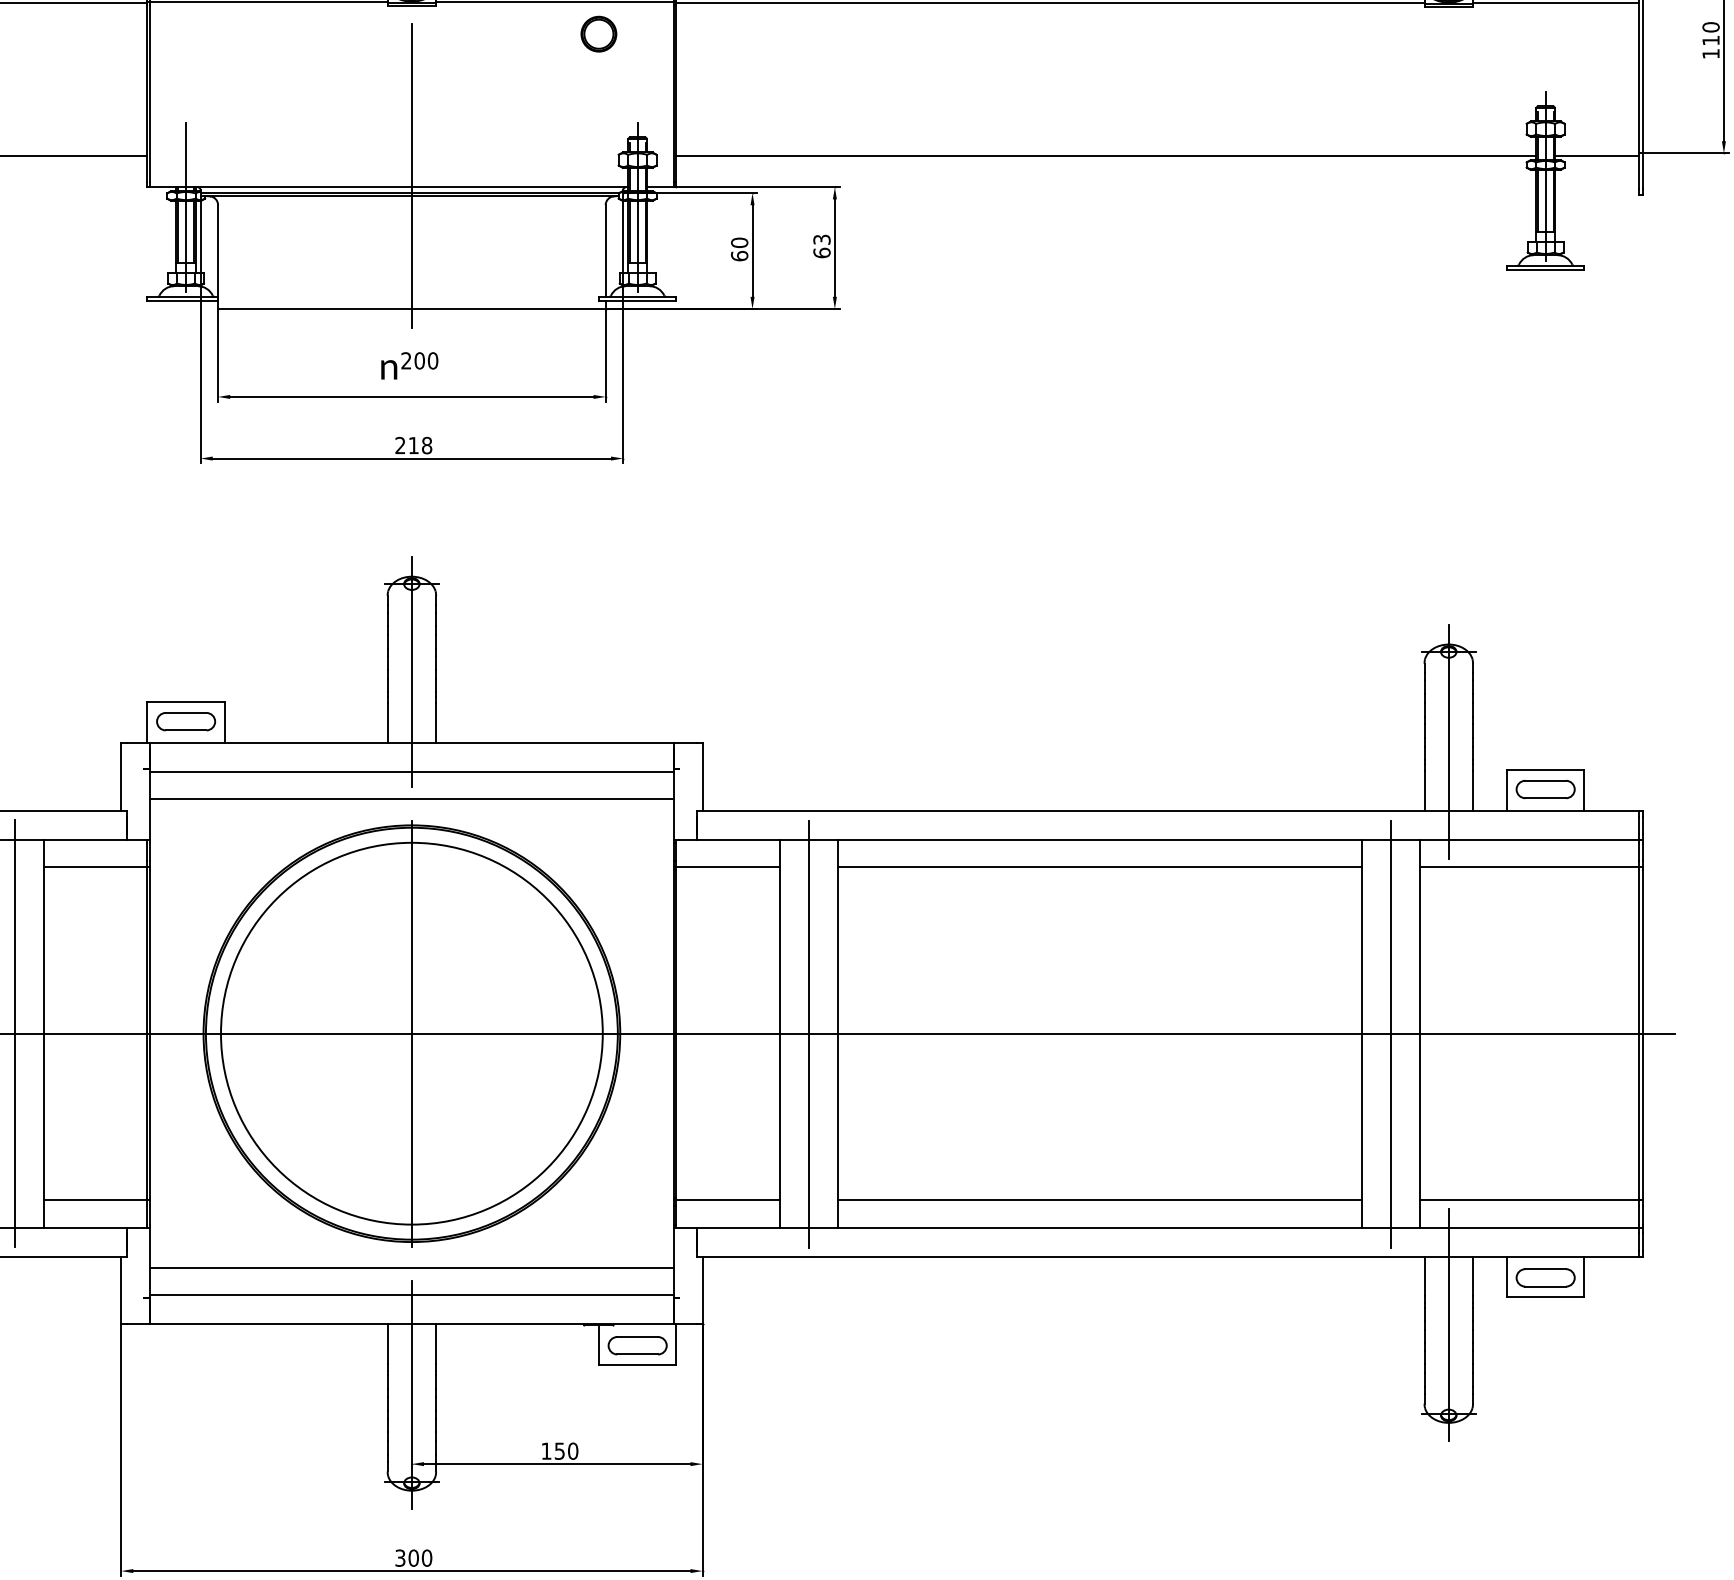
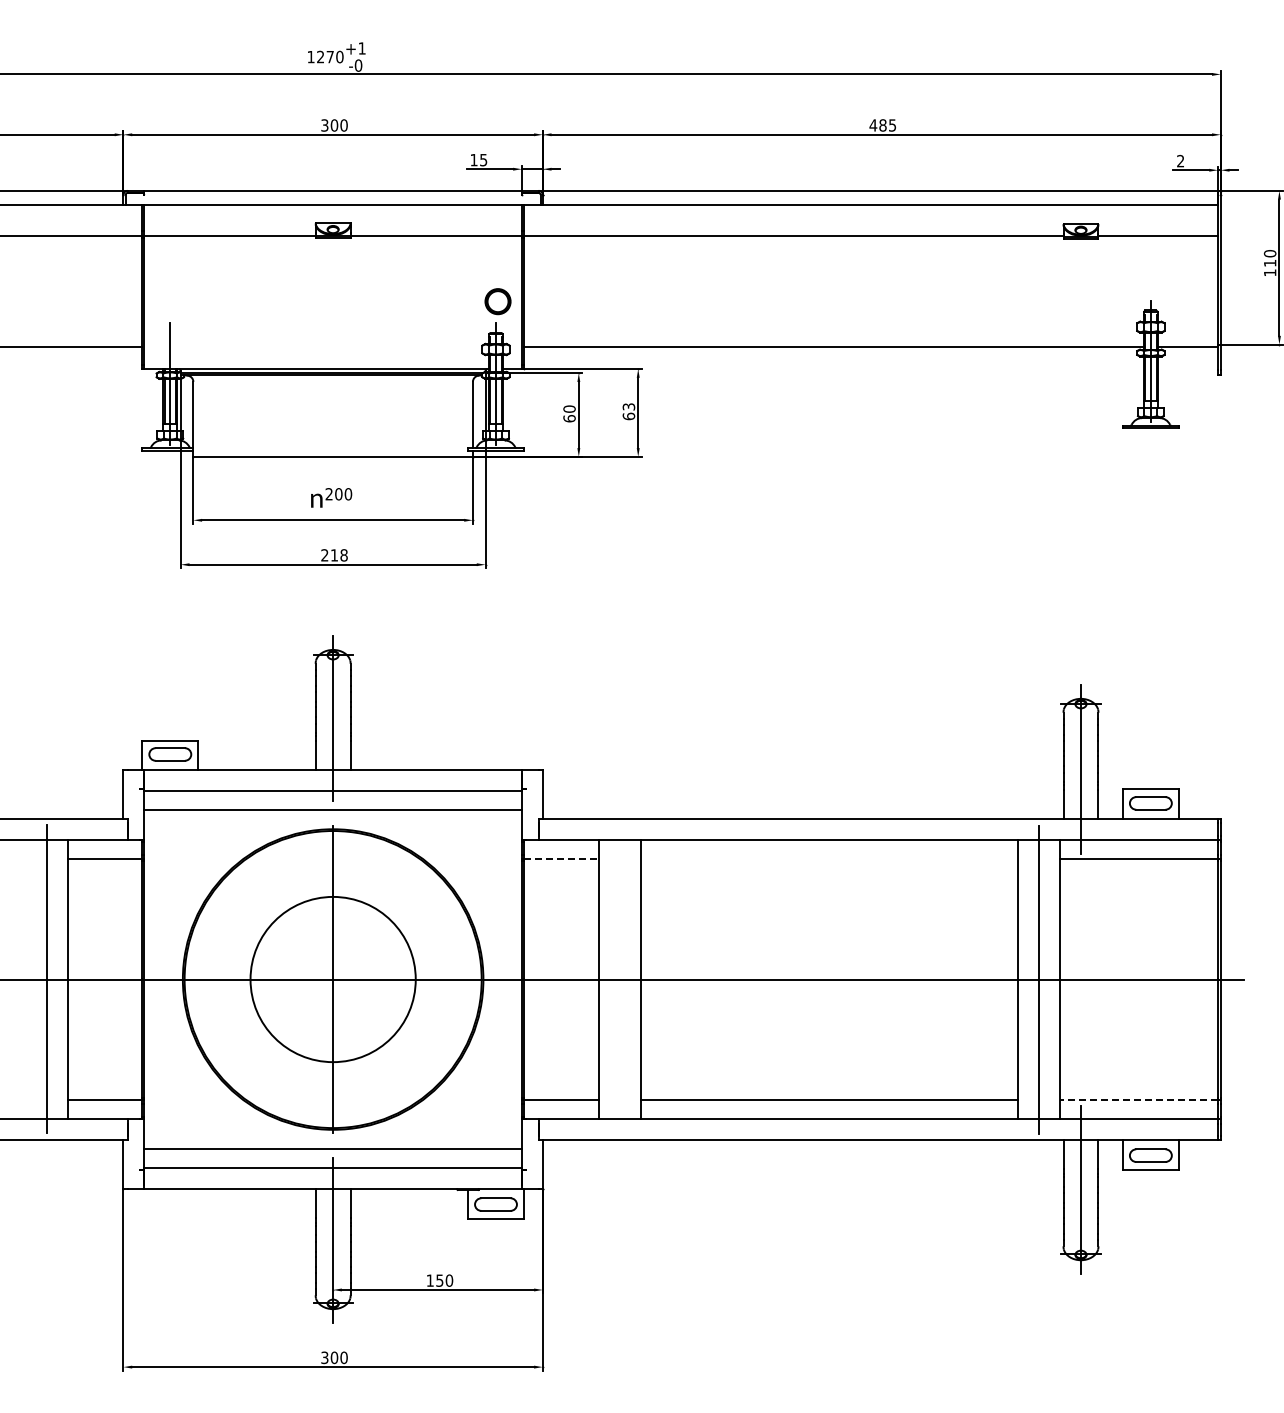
part: (598, 33) -> (497, 301), moved
line: (412, 175) -> (333, 360), removed
line: (728, 867) -> (561, 859), solid -> dashed
line: (1100, 867) -> (829, 859), removed
circle: (410, 1033) -> (332, 979), size x0.6
line: (808, 1033) -> (619, 979), removed
line: (1529, 1200) -> (1139, 1099), solid -> dashed

